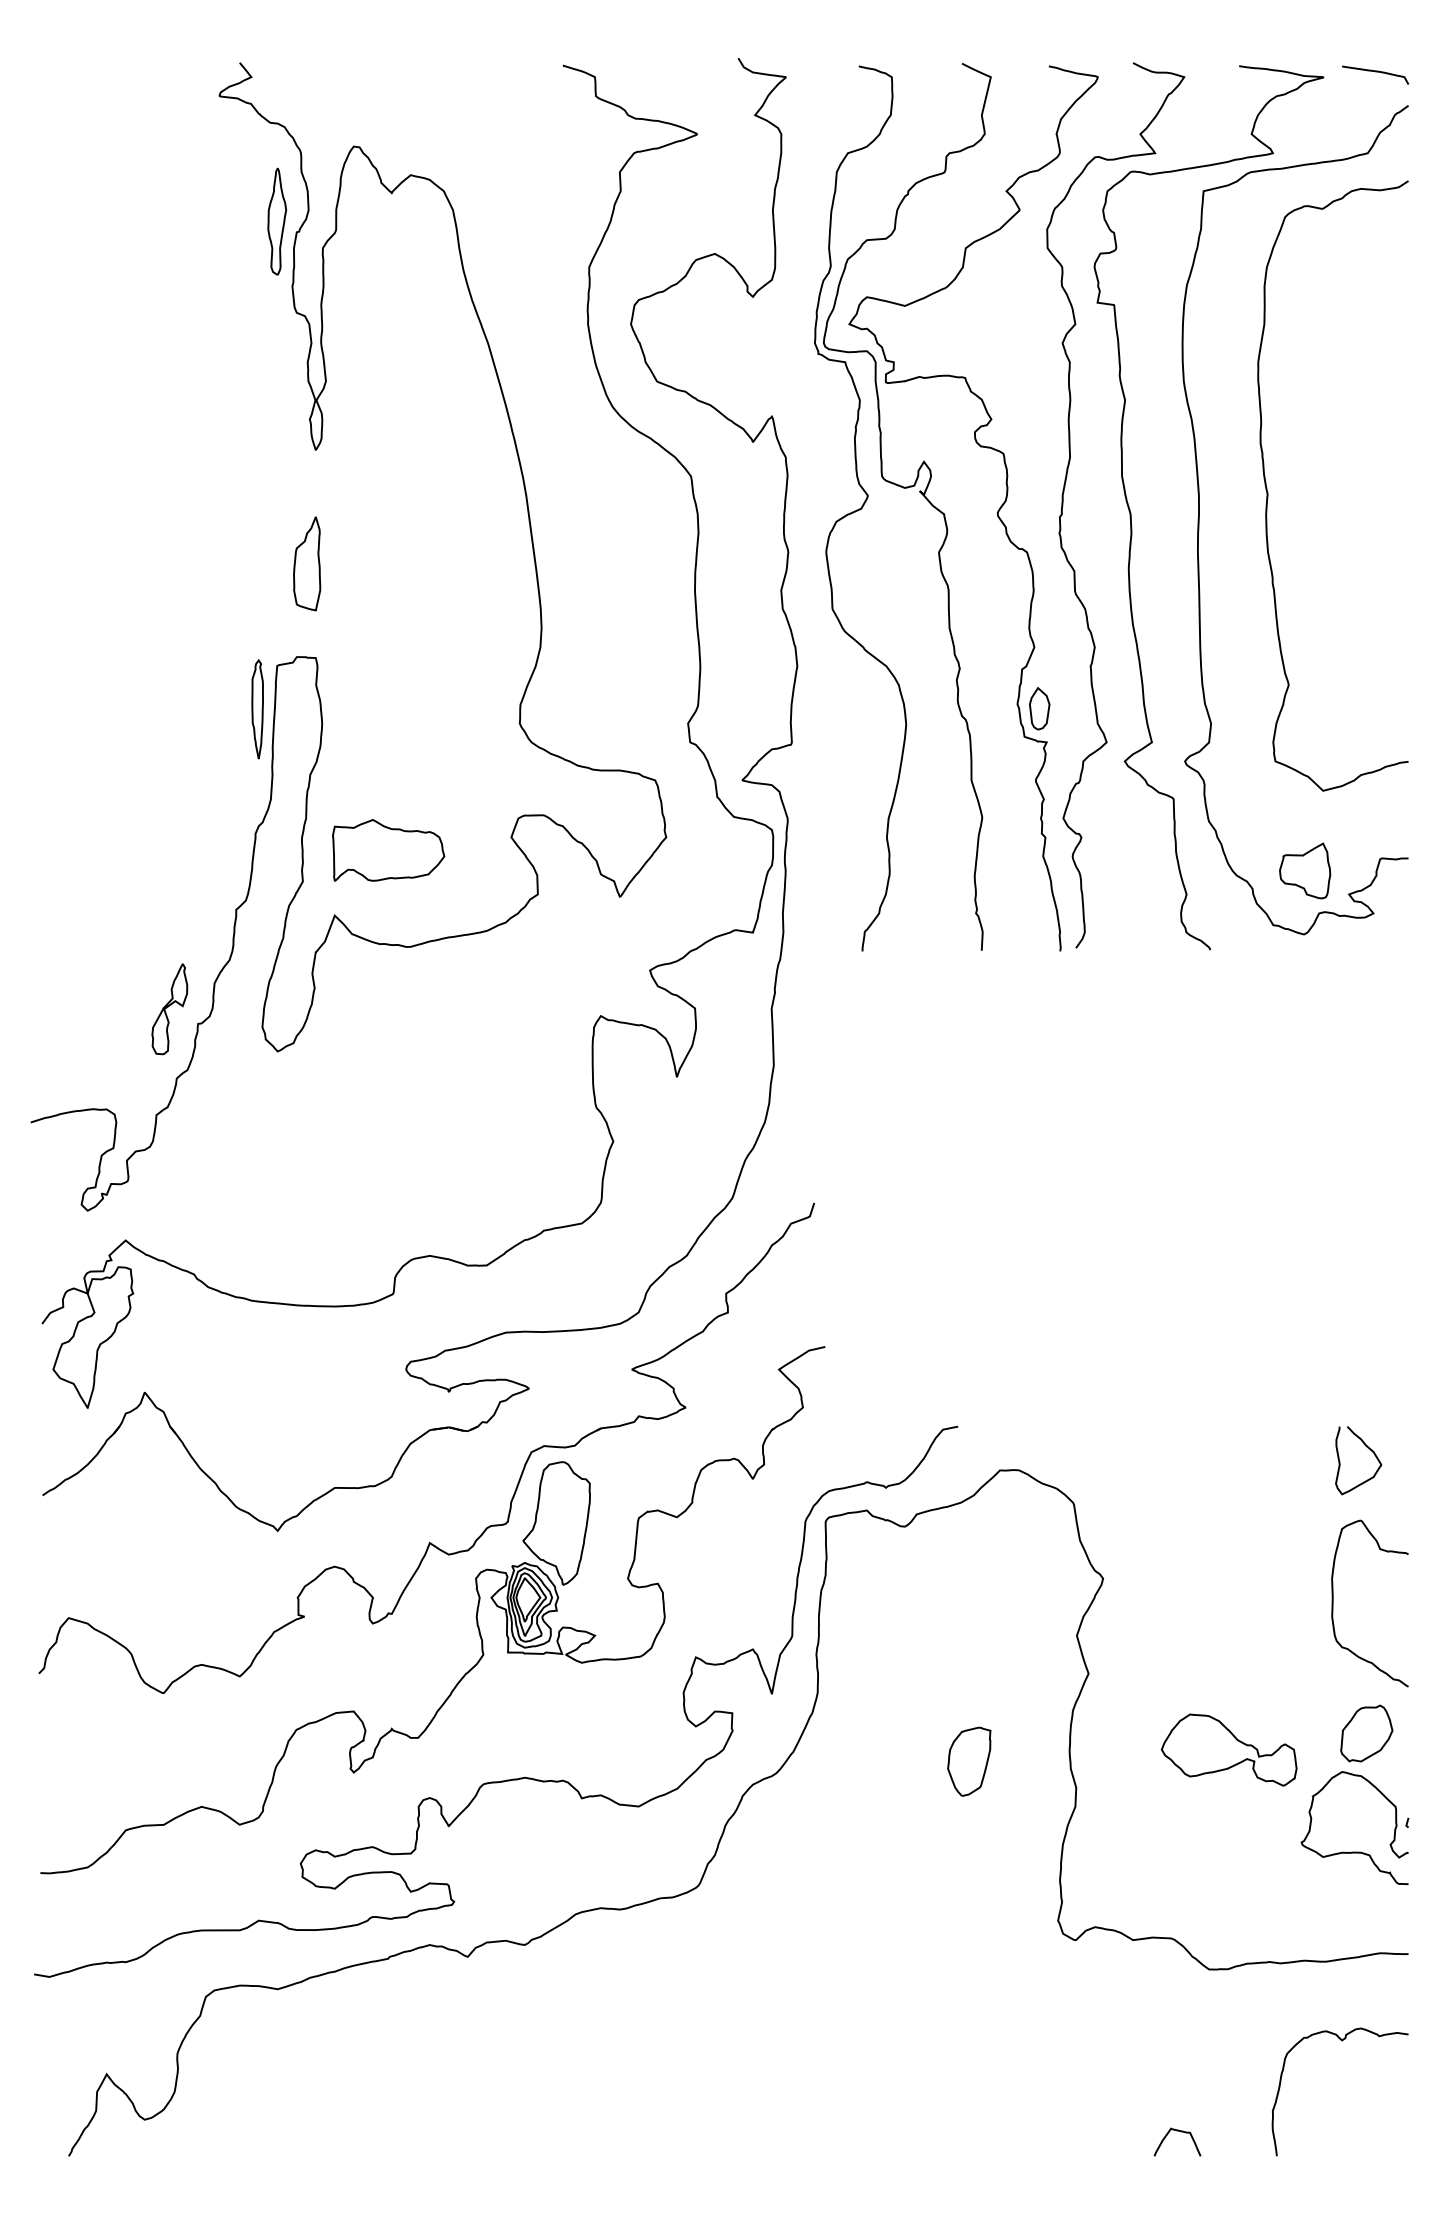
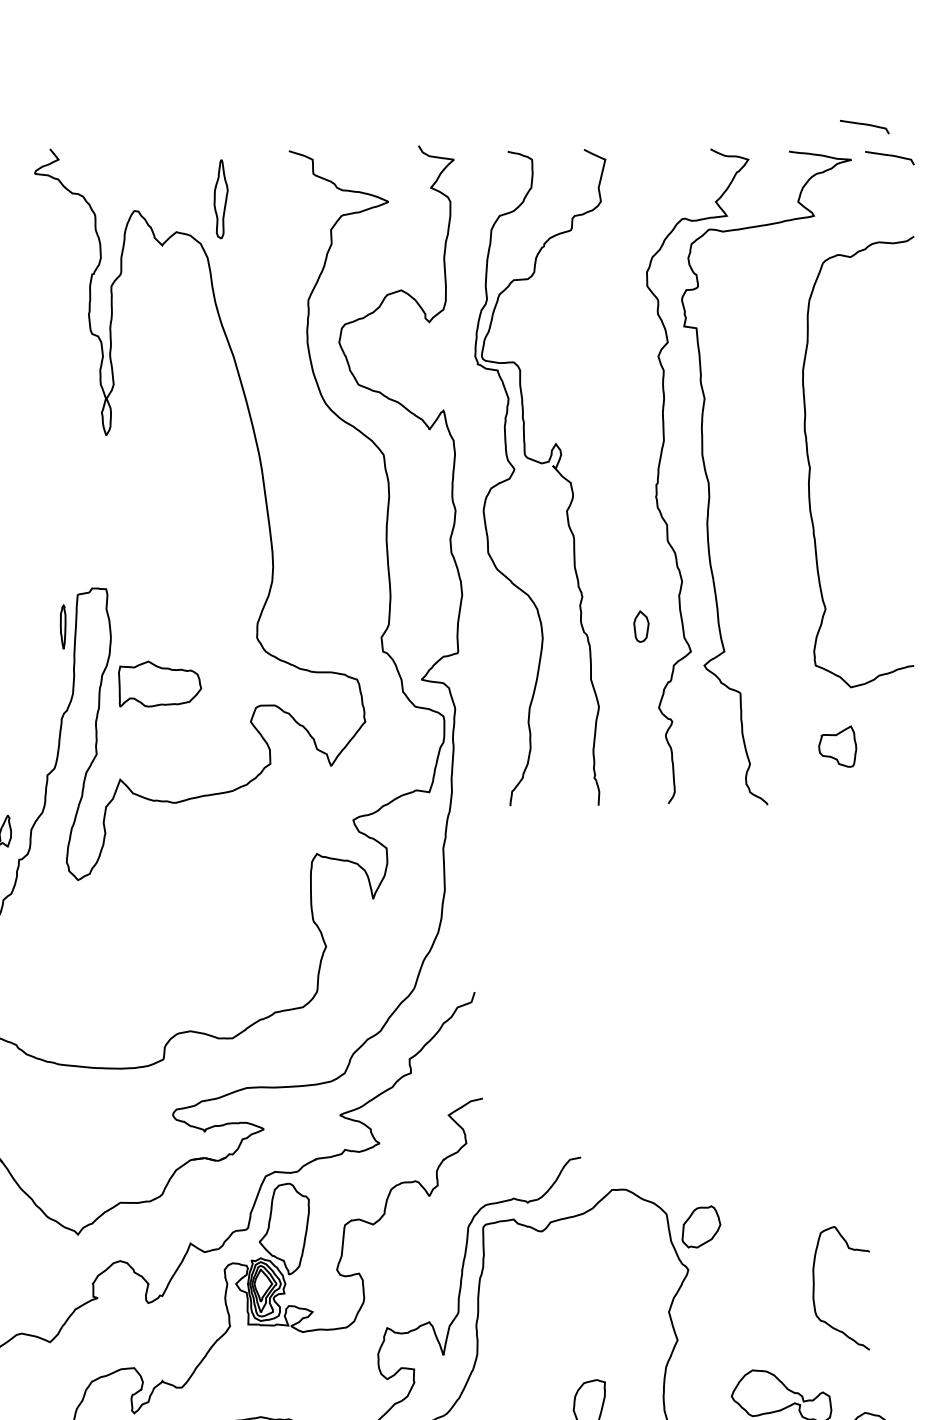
curve: (1341, 30) -> (864, 125), added
part: (277, 221) -> (221, 199), moved
curve: (996, 514) -> (609, 483), removed
curve: (1199, 520) -> (759, 487), removed
part: (307, 563) -> (100, 519), removed
part: (257, 709) -> (63, 627), size x0.6
part: (388, 850) -> (159, 684), moved
curve: (1366, 1447) -> (883, 1172), removed
curve: (1333, 1603) -> (814, 1288), moved
part: (1366, 1733) -> (701, 1226), moved

